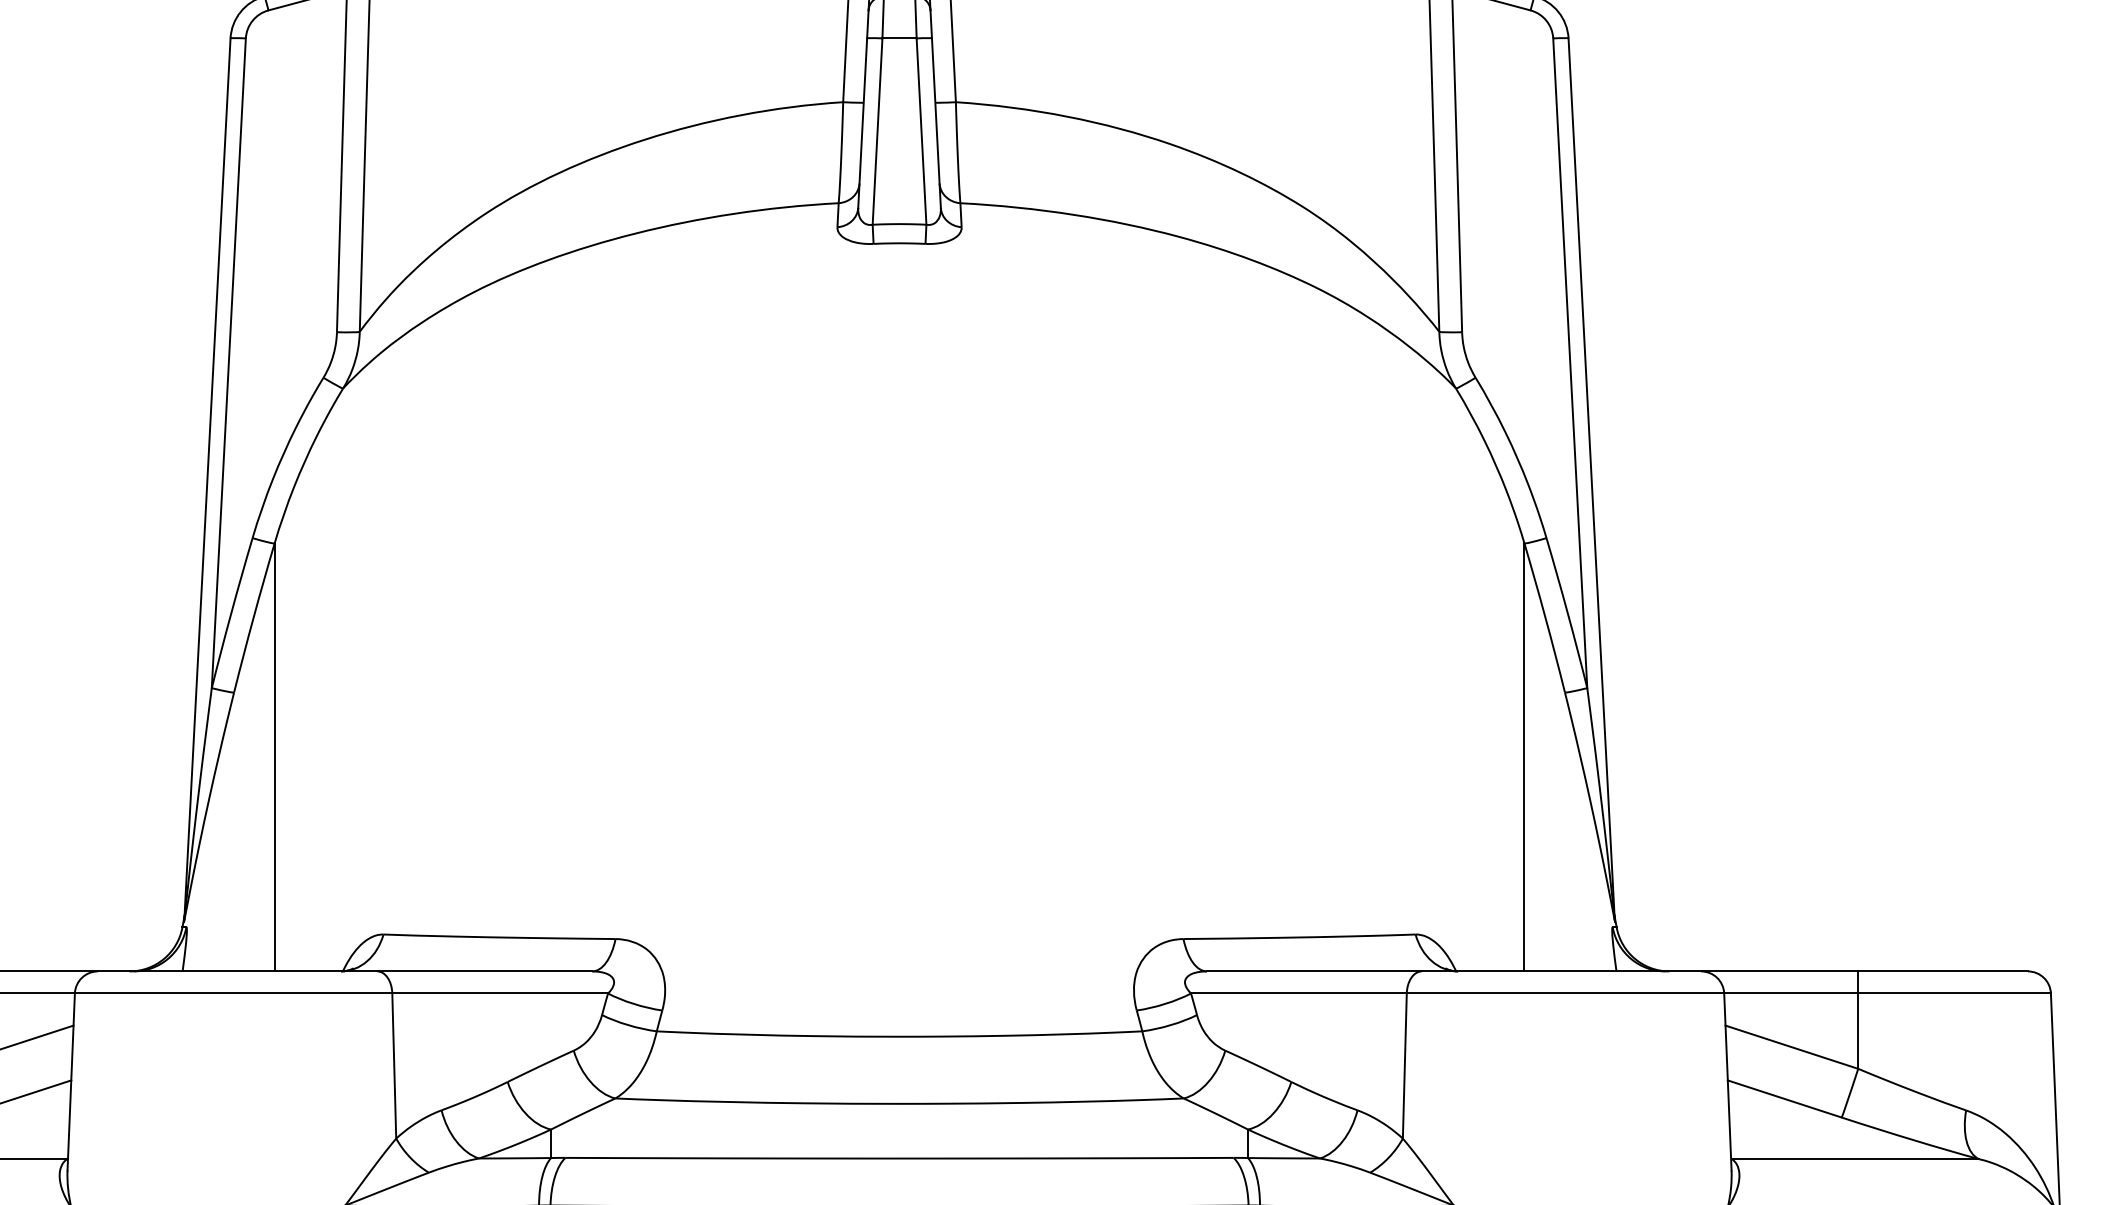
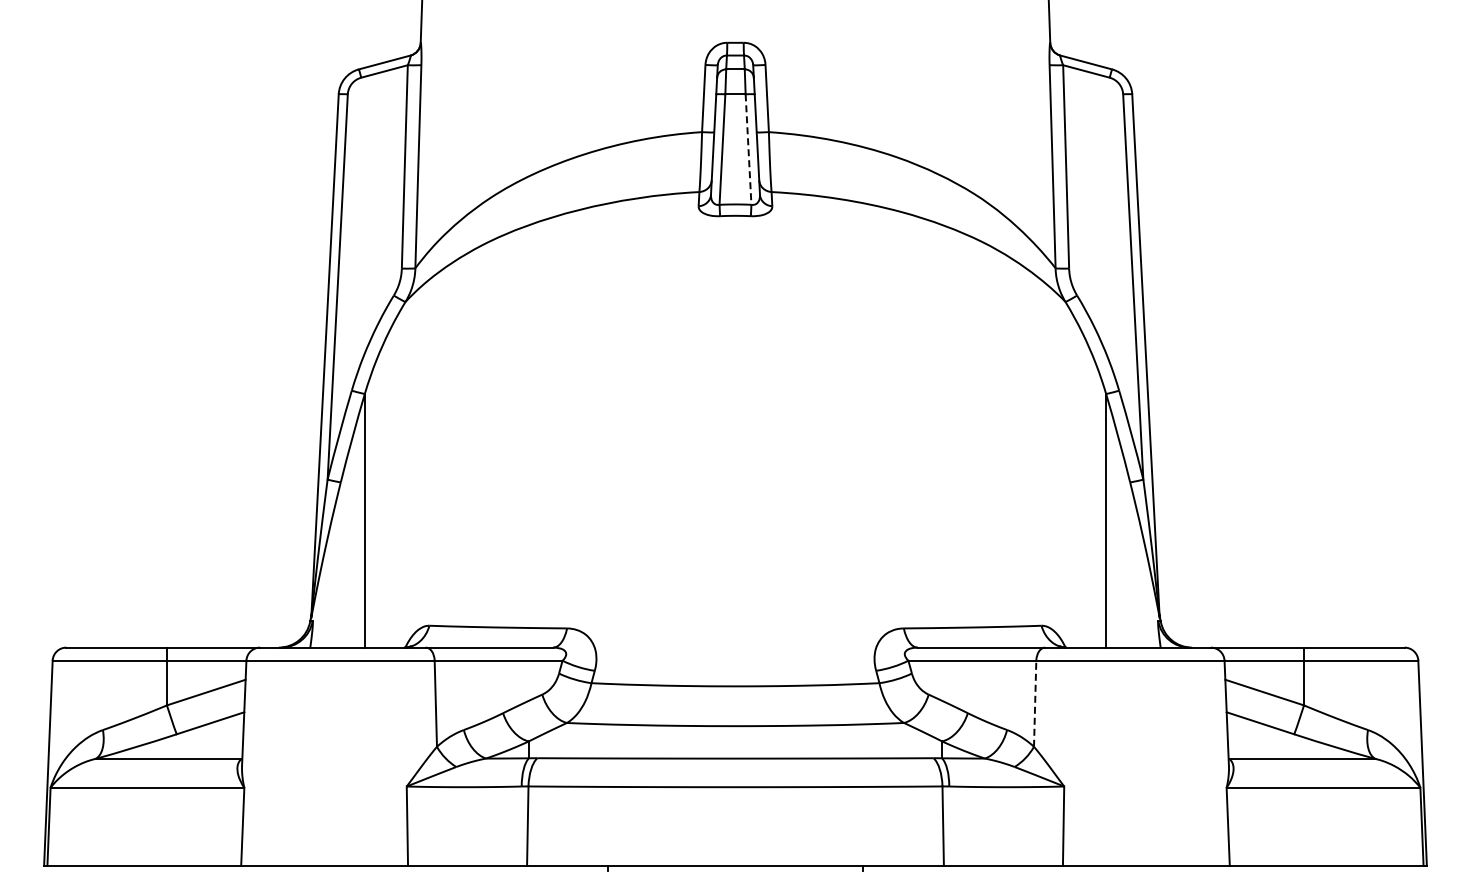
line: (921, 133) -> (748, 150), solid -> dashed
line: (1405, 1065) -> (1035, 703), solid -> dashed

